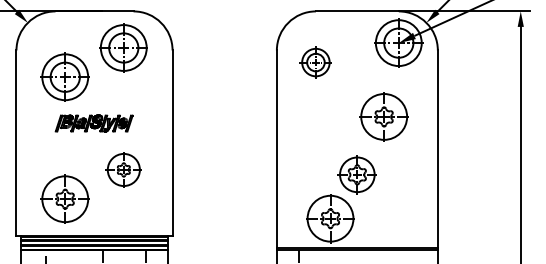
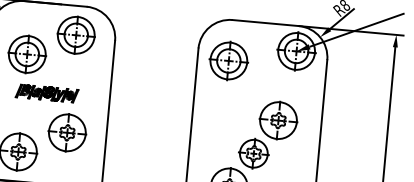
part: (315, 62) -> (228, 60), size x1.67
part: (383, 116) -> (277, 120), moved
part: (123, 169) -> (67, 132), size x1.43

